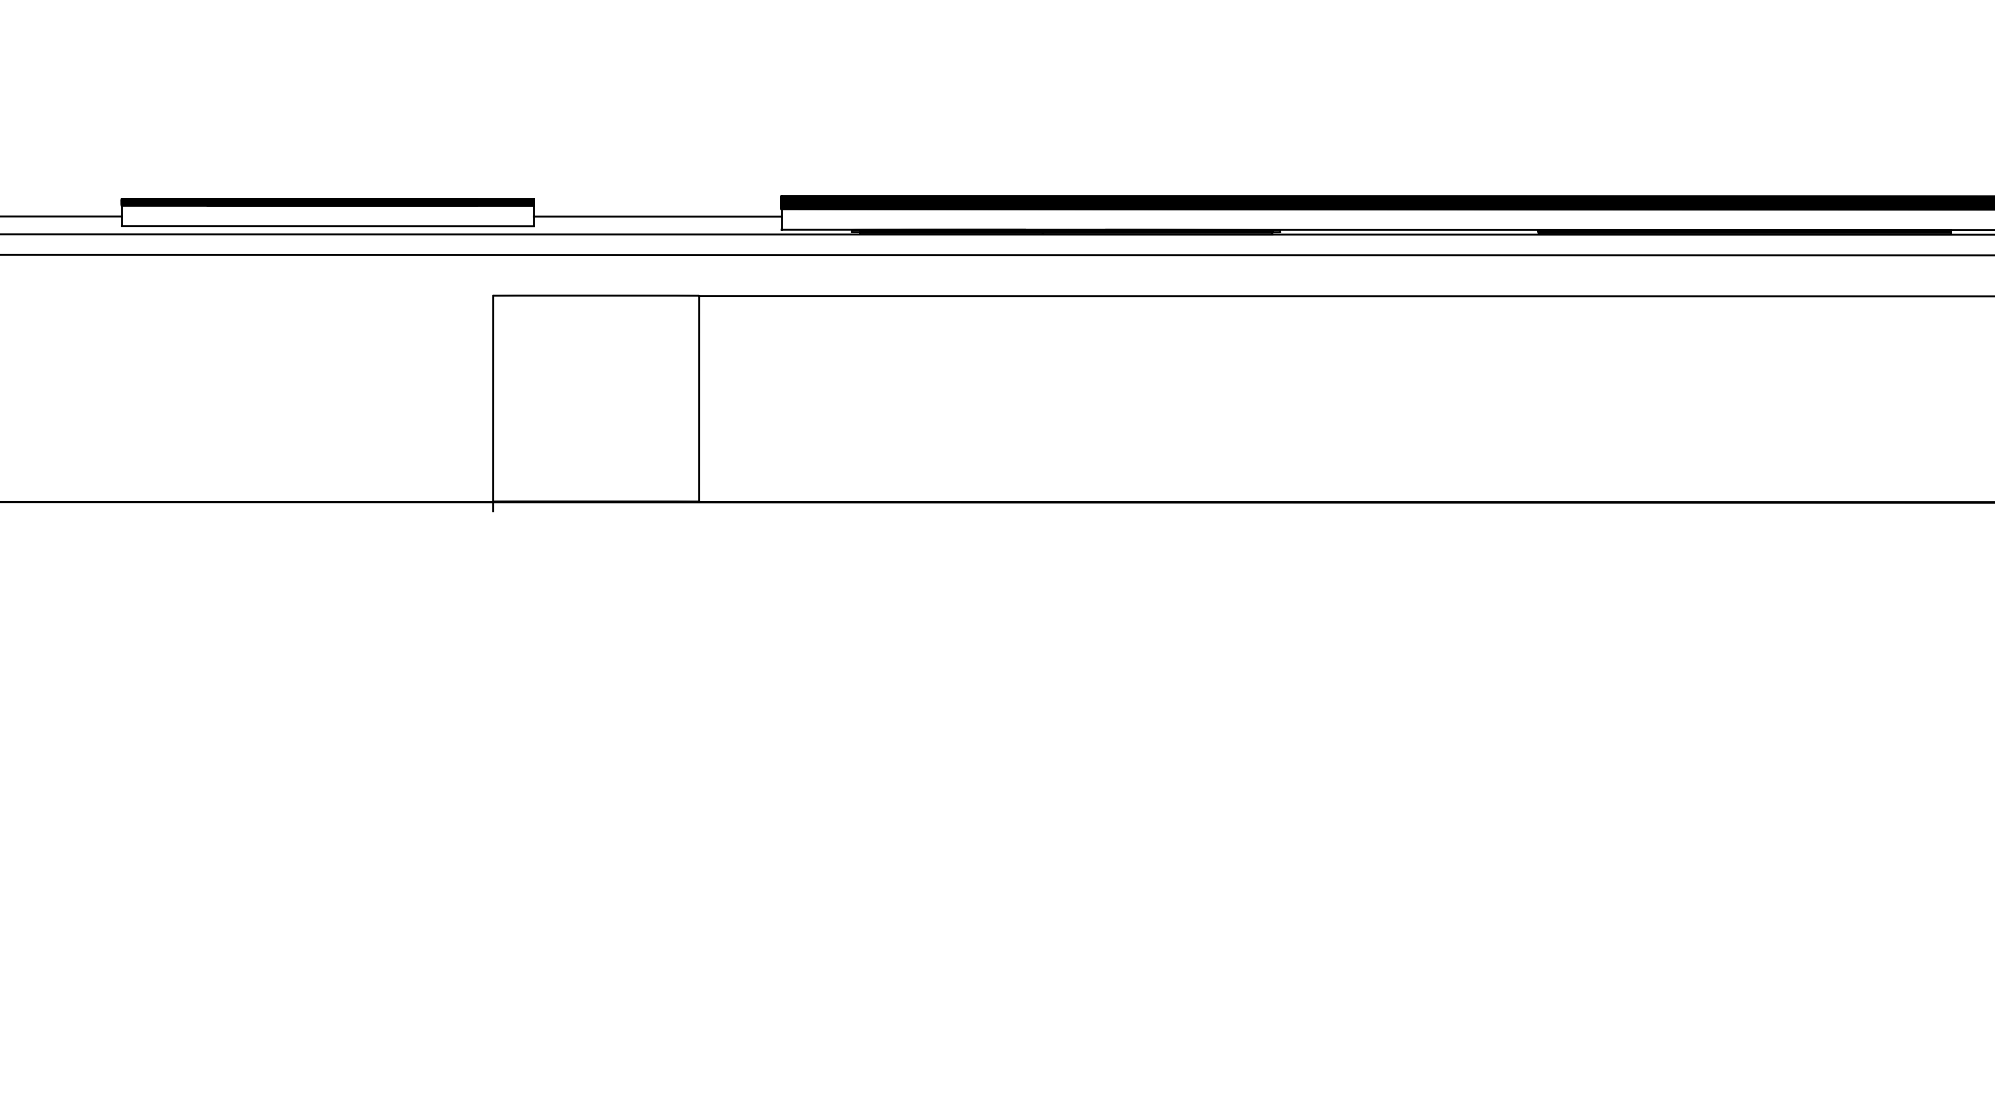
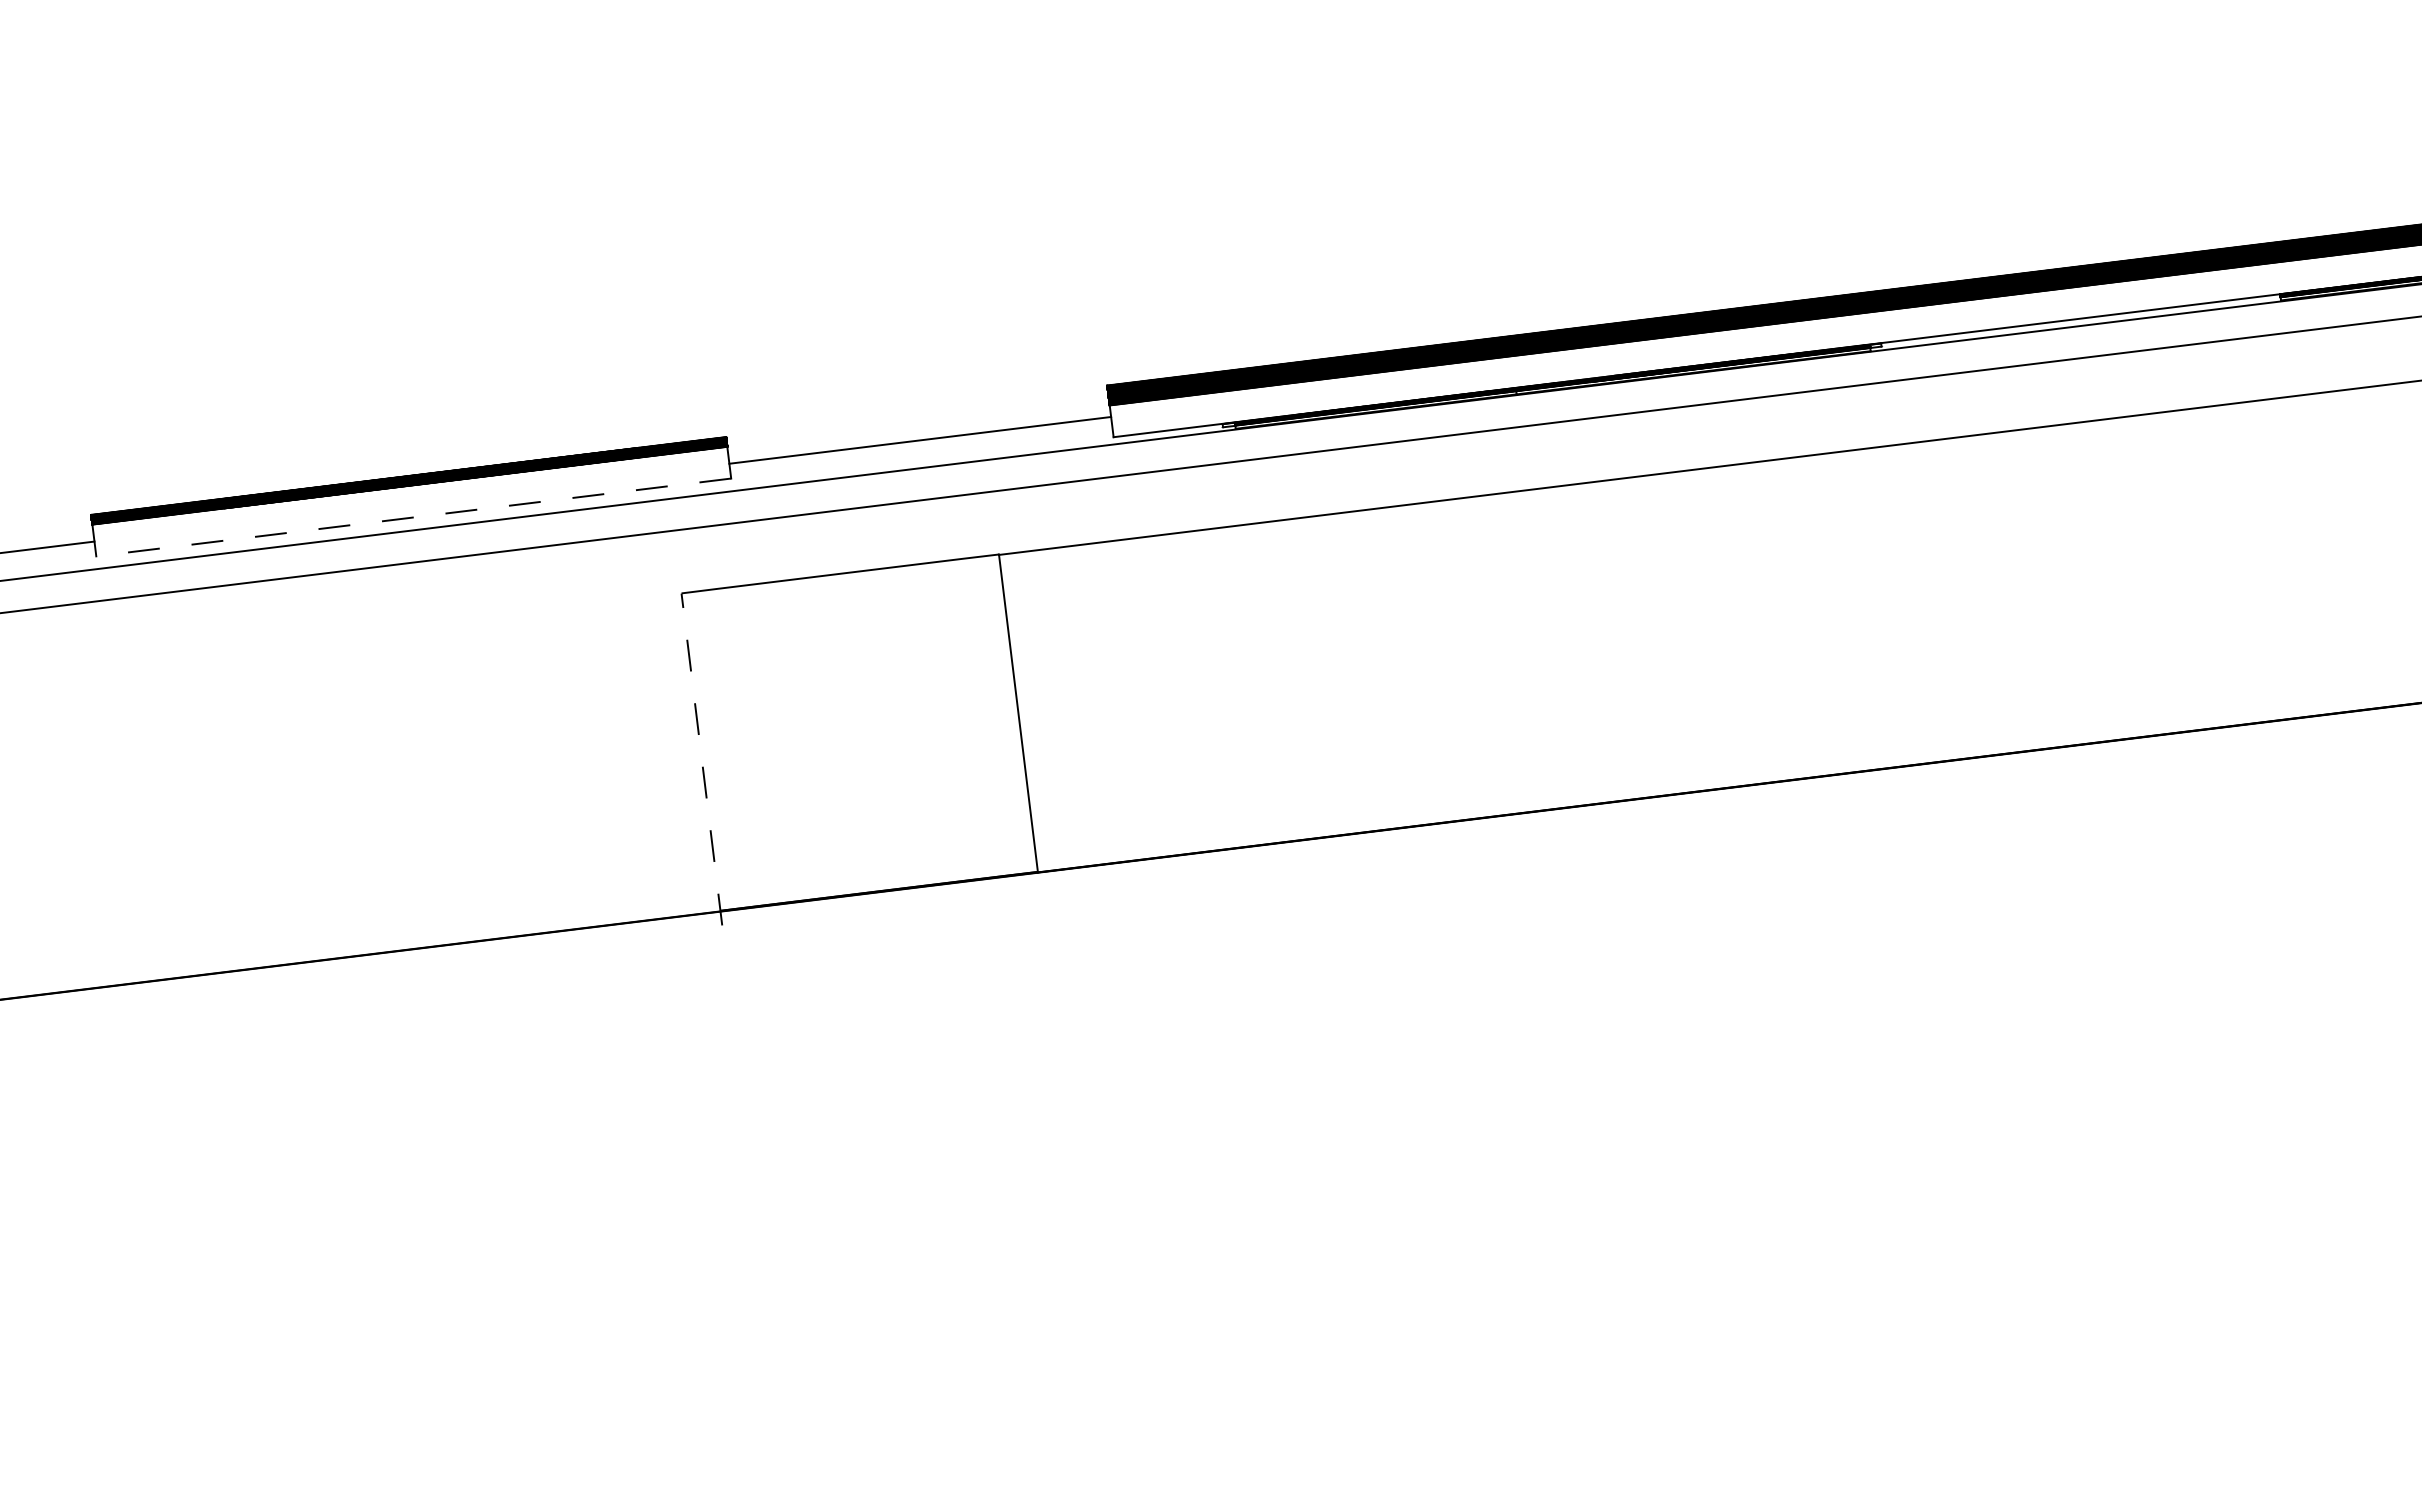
line: (327, 226) -> (413, 518), solid -> dashed
line: (493, 403) -> (702, 759), solid -> dashed

